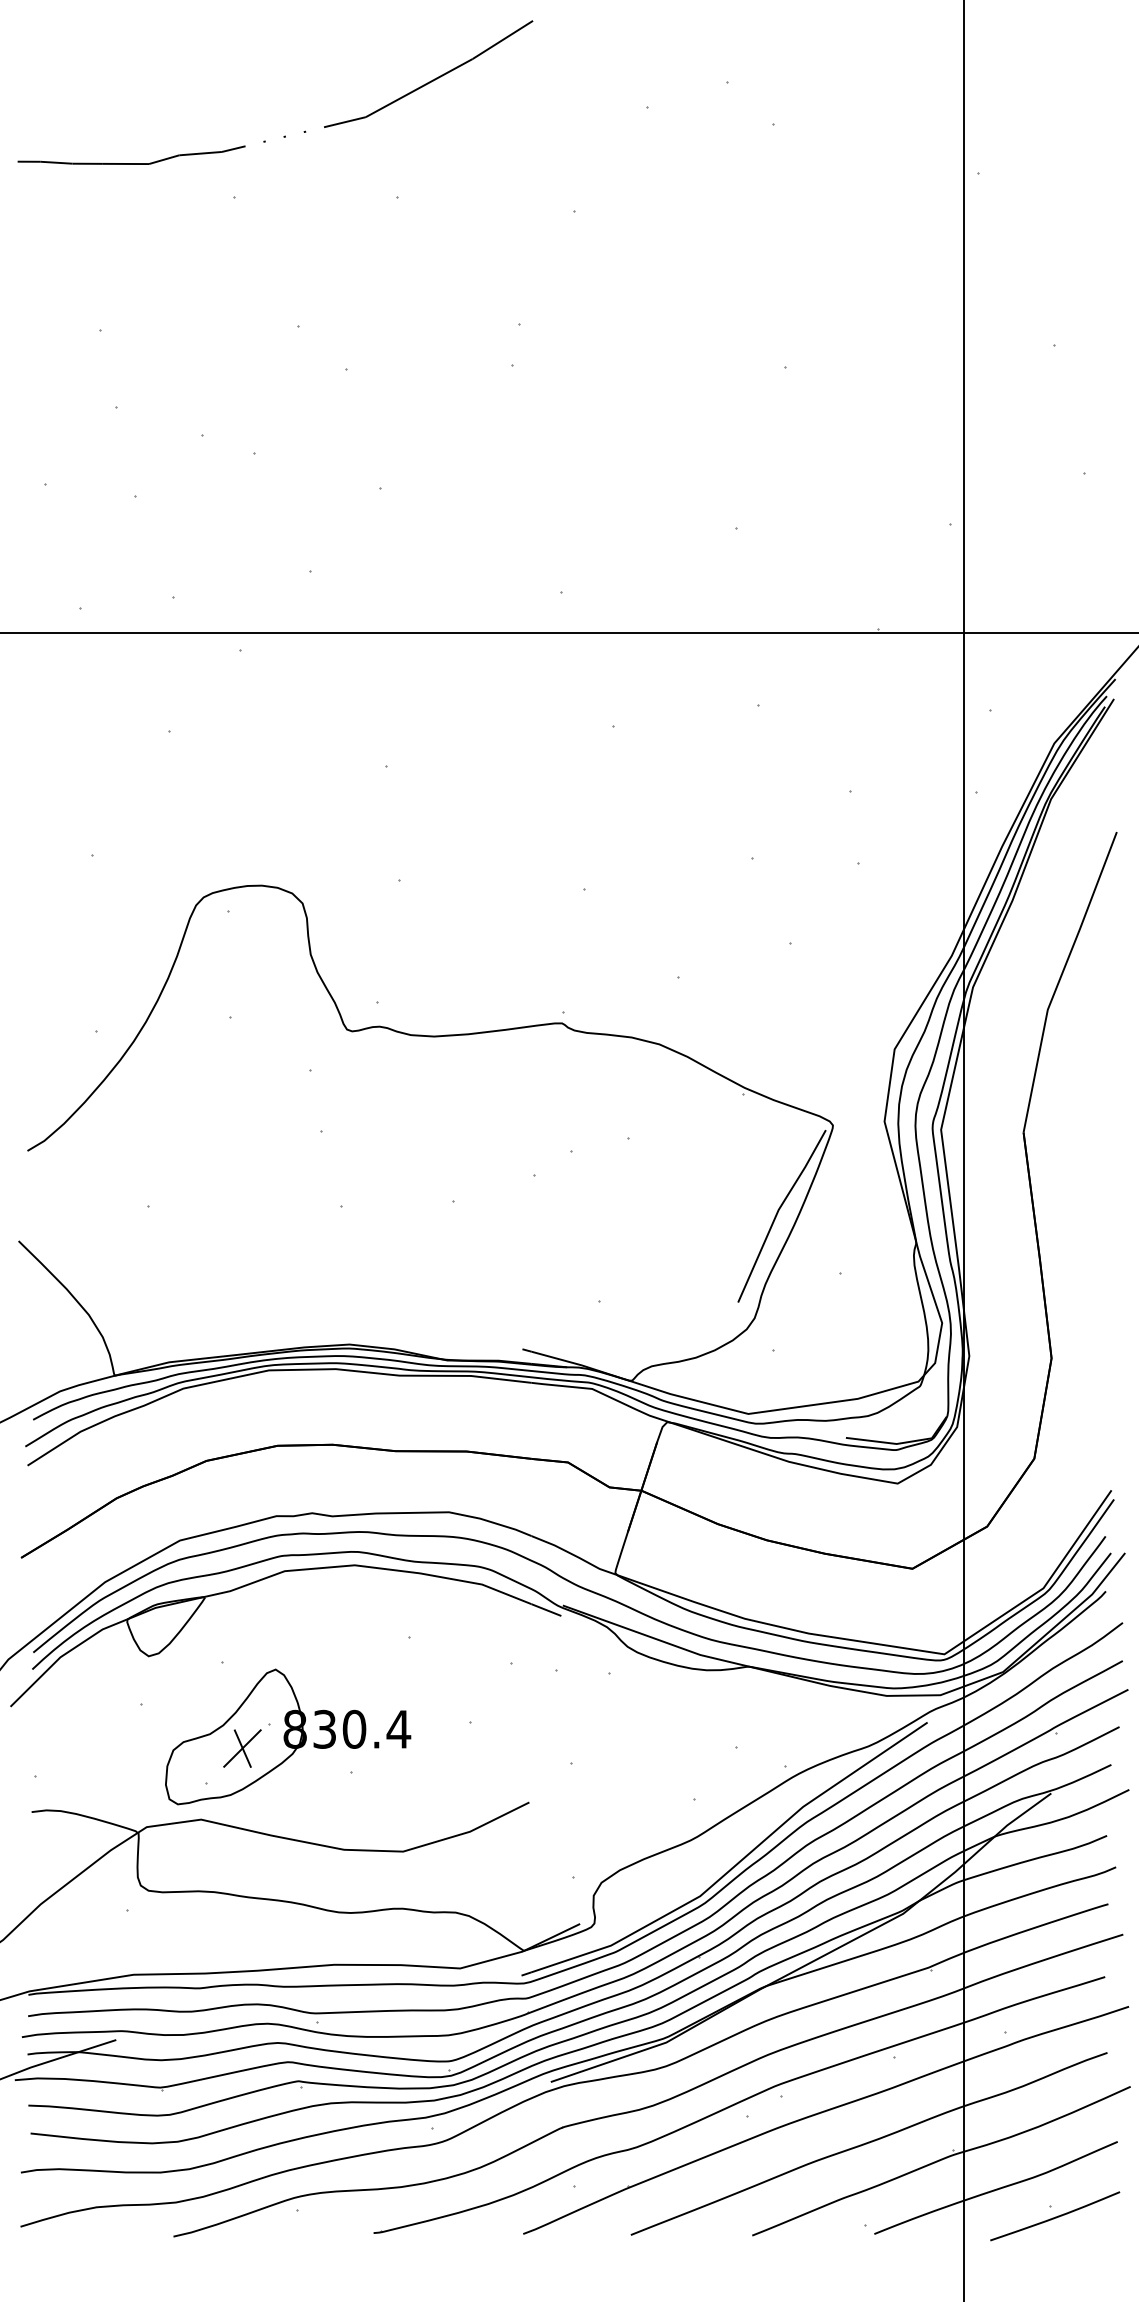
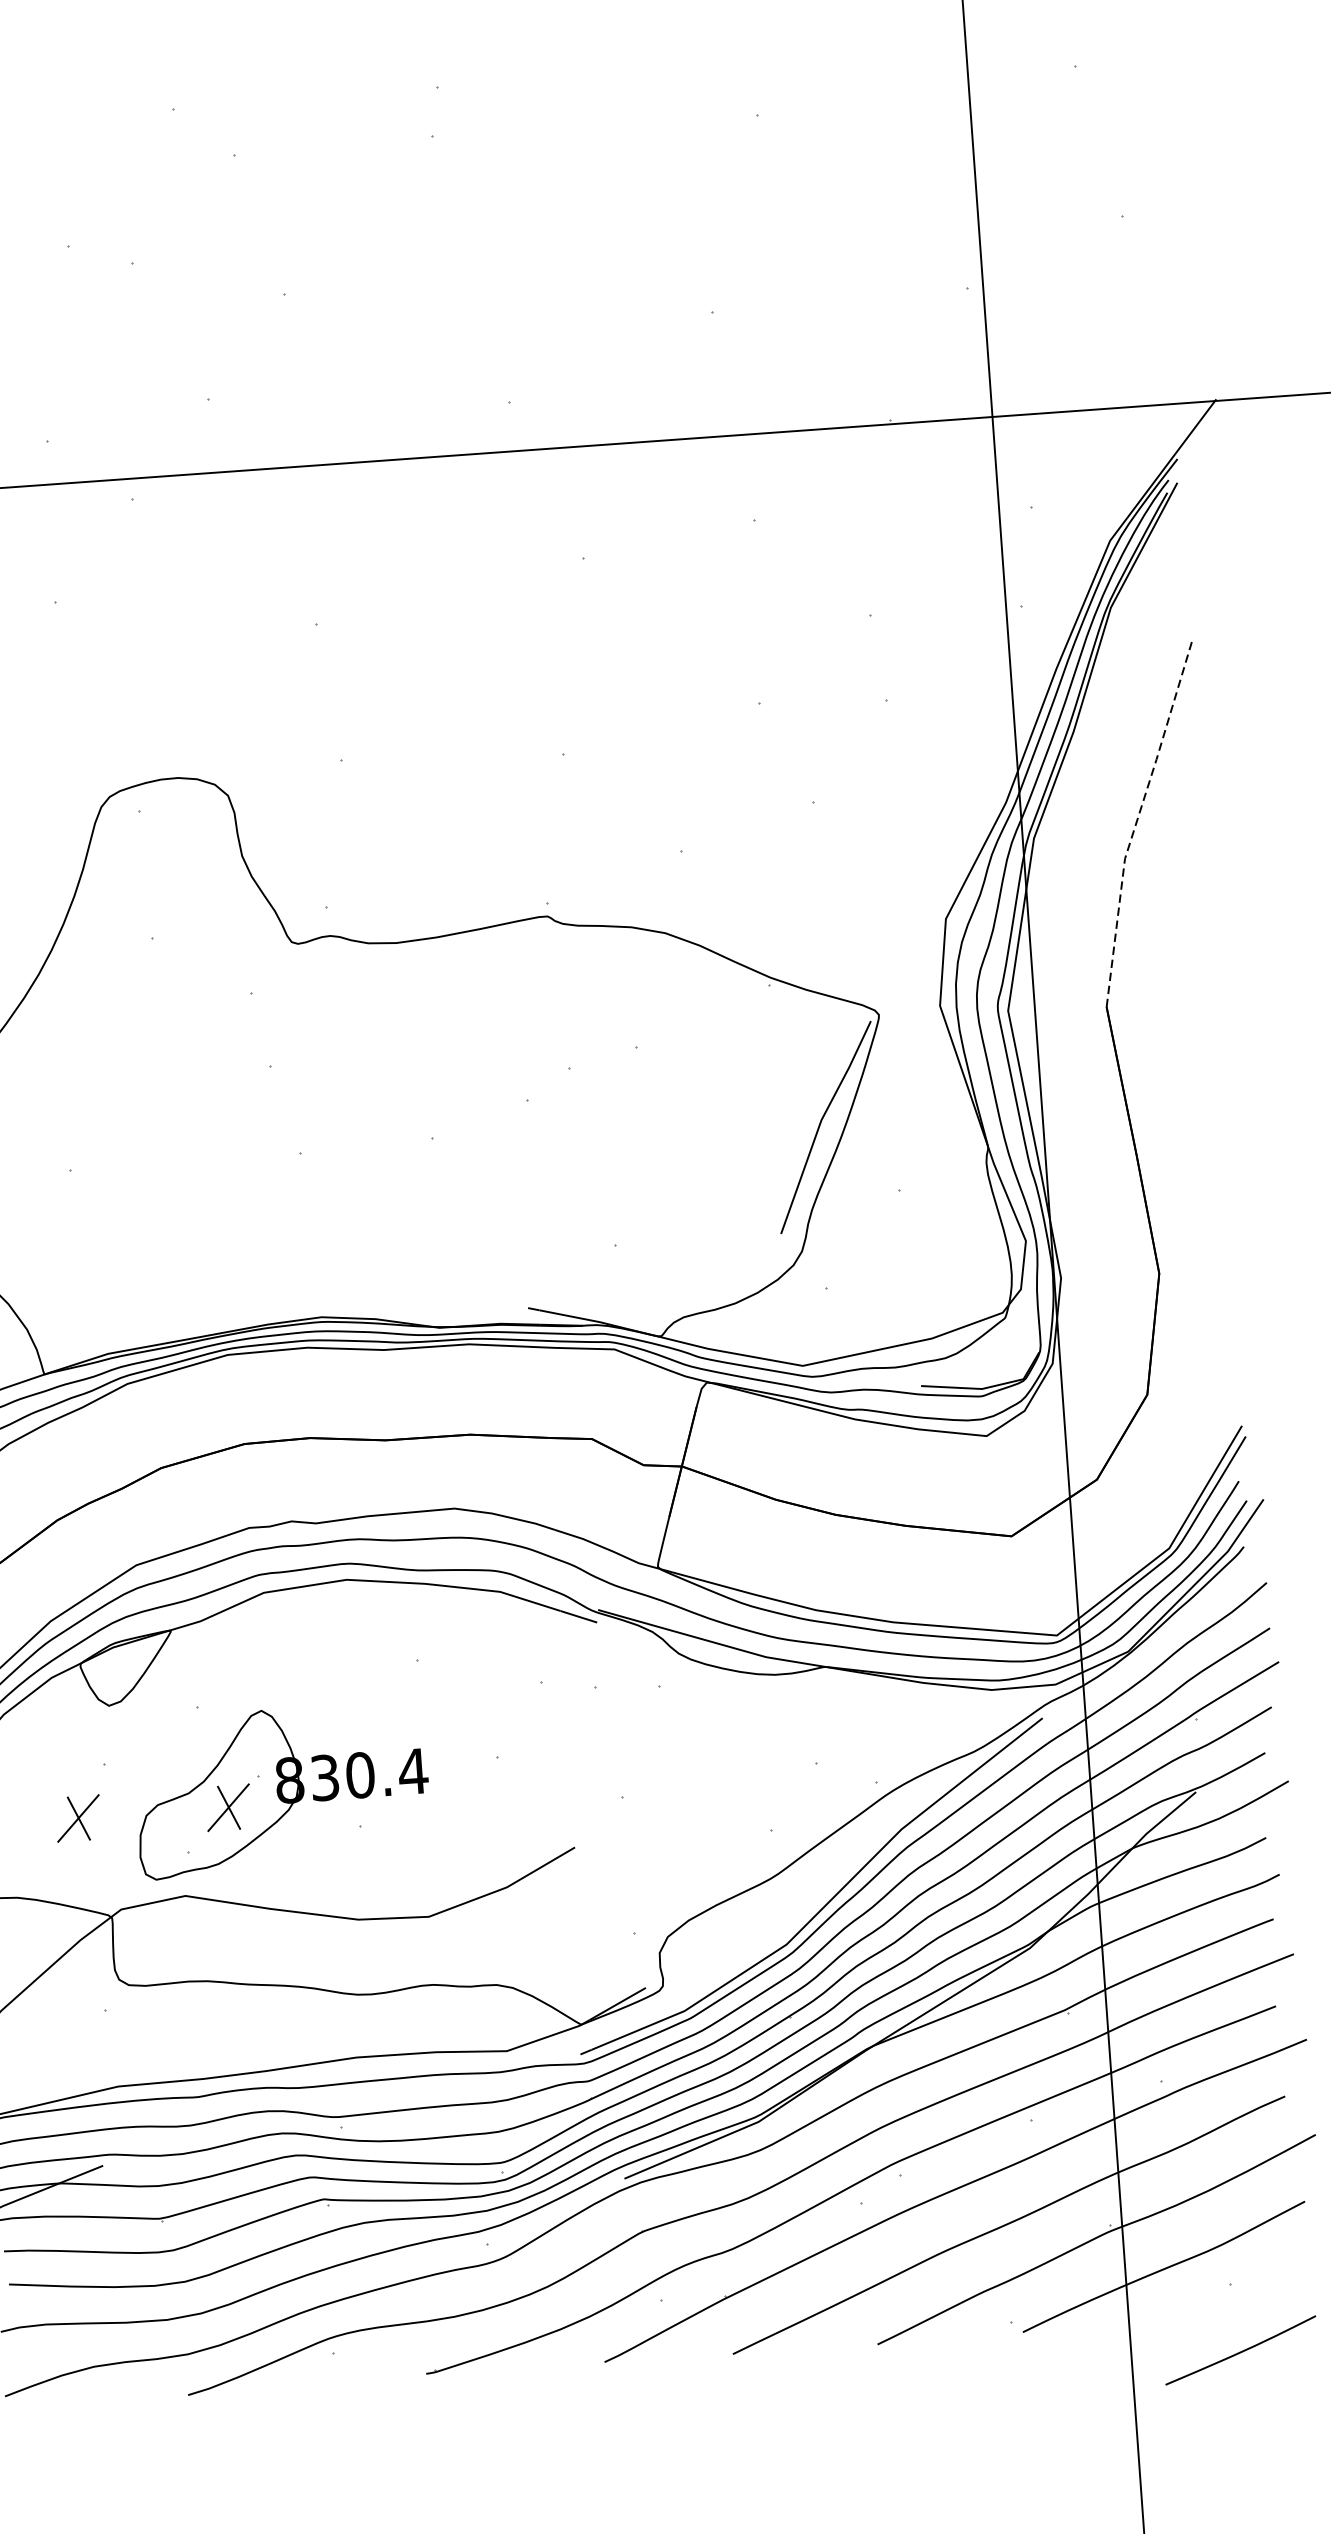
line: (1059, 979) -> (1136, 821), solid -> dashed
part: (116, 1748) -> (78, 1818), added
curve: (1055, 2216) -> (1241, 2350), moved

